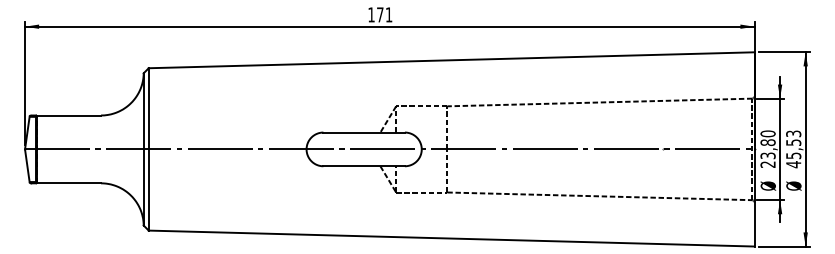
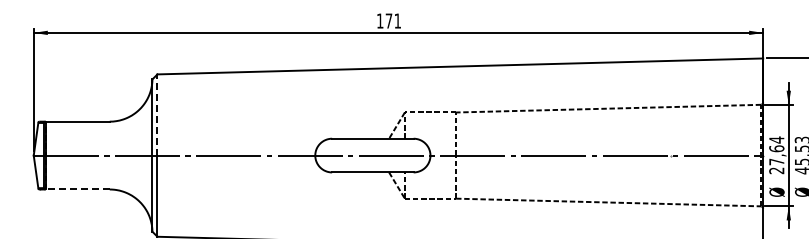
line: (148, 108) -> (157, 114), solid -> dashed
text: (767, 144) -> (776, 150), 23,80 -> 27,64
line: (68, 183) -> (77, 189), solid -> dashed

